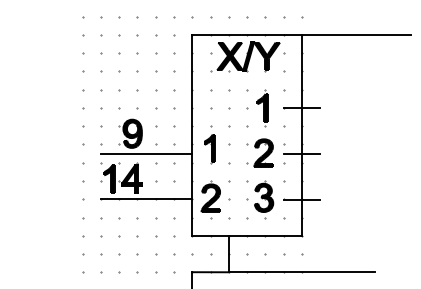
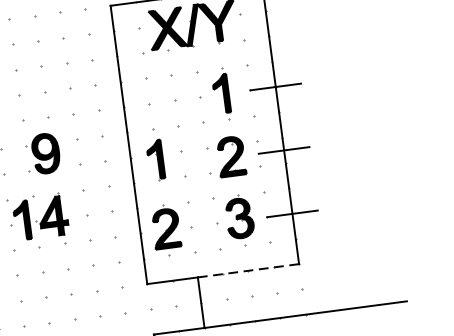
line: (146, 153) -> (68, 178), removed
line: (146, 199) -> (77, 242), removed
line: (265, 235) -> (248, 270), solid -> dashed

